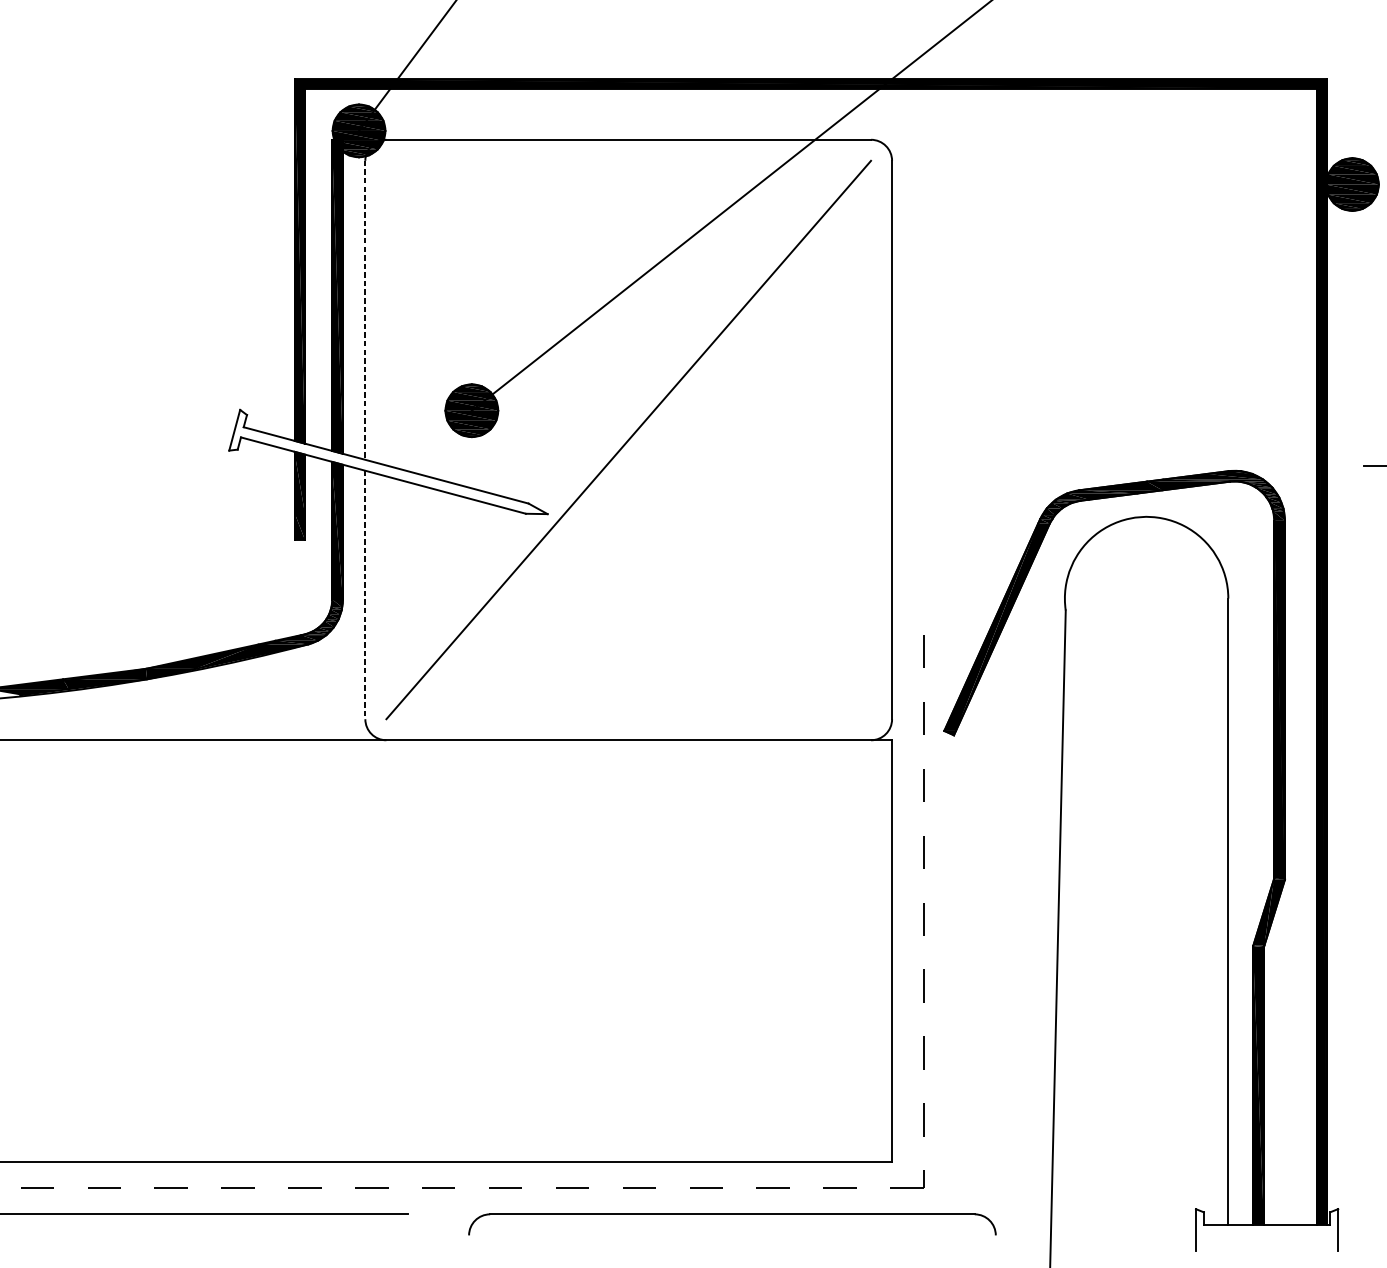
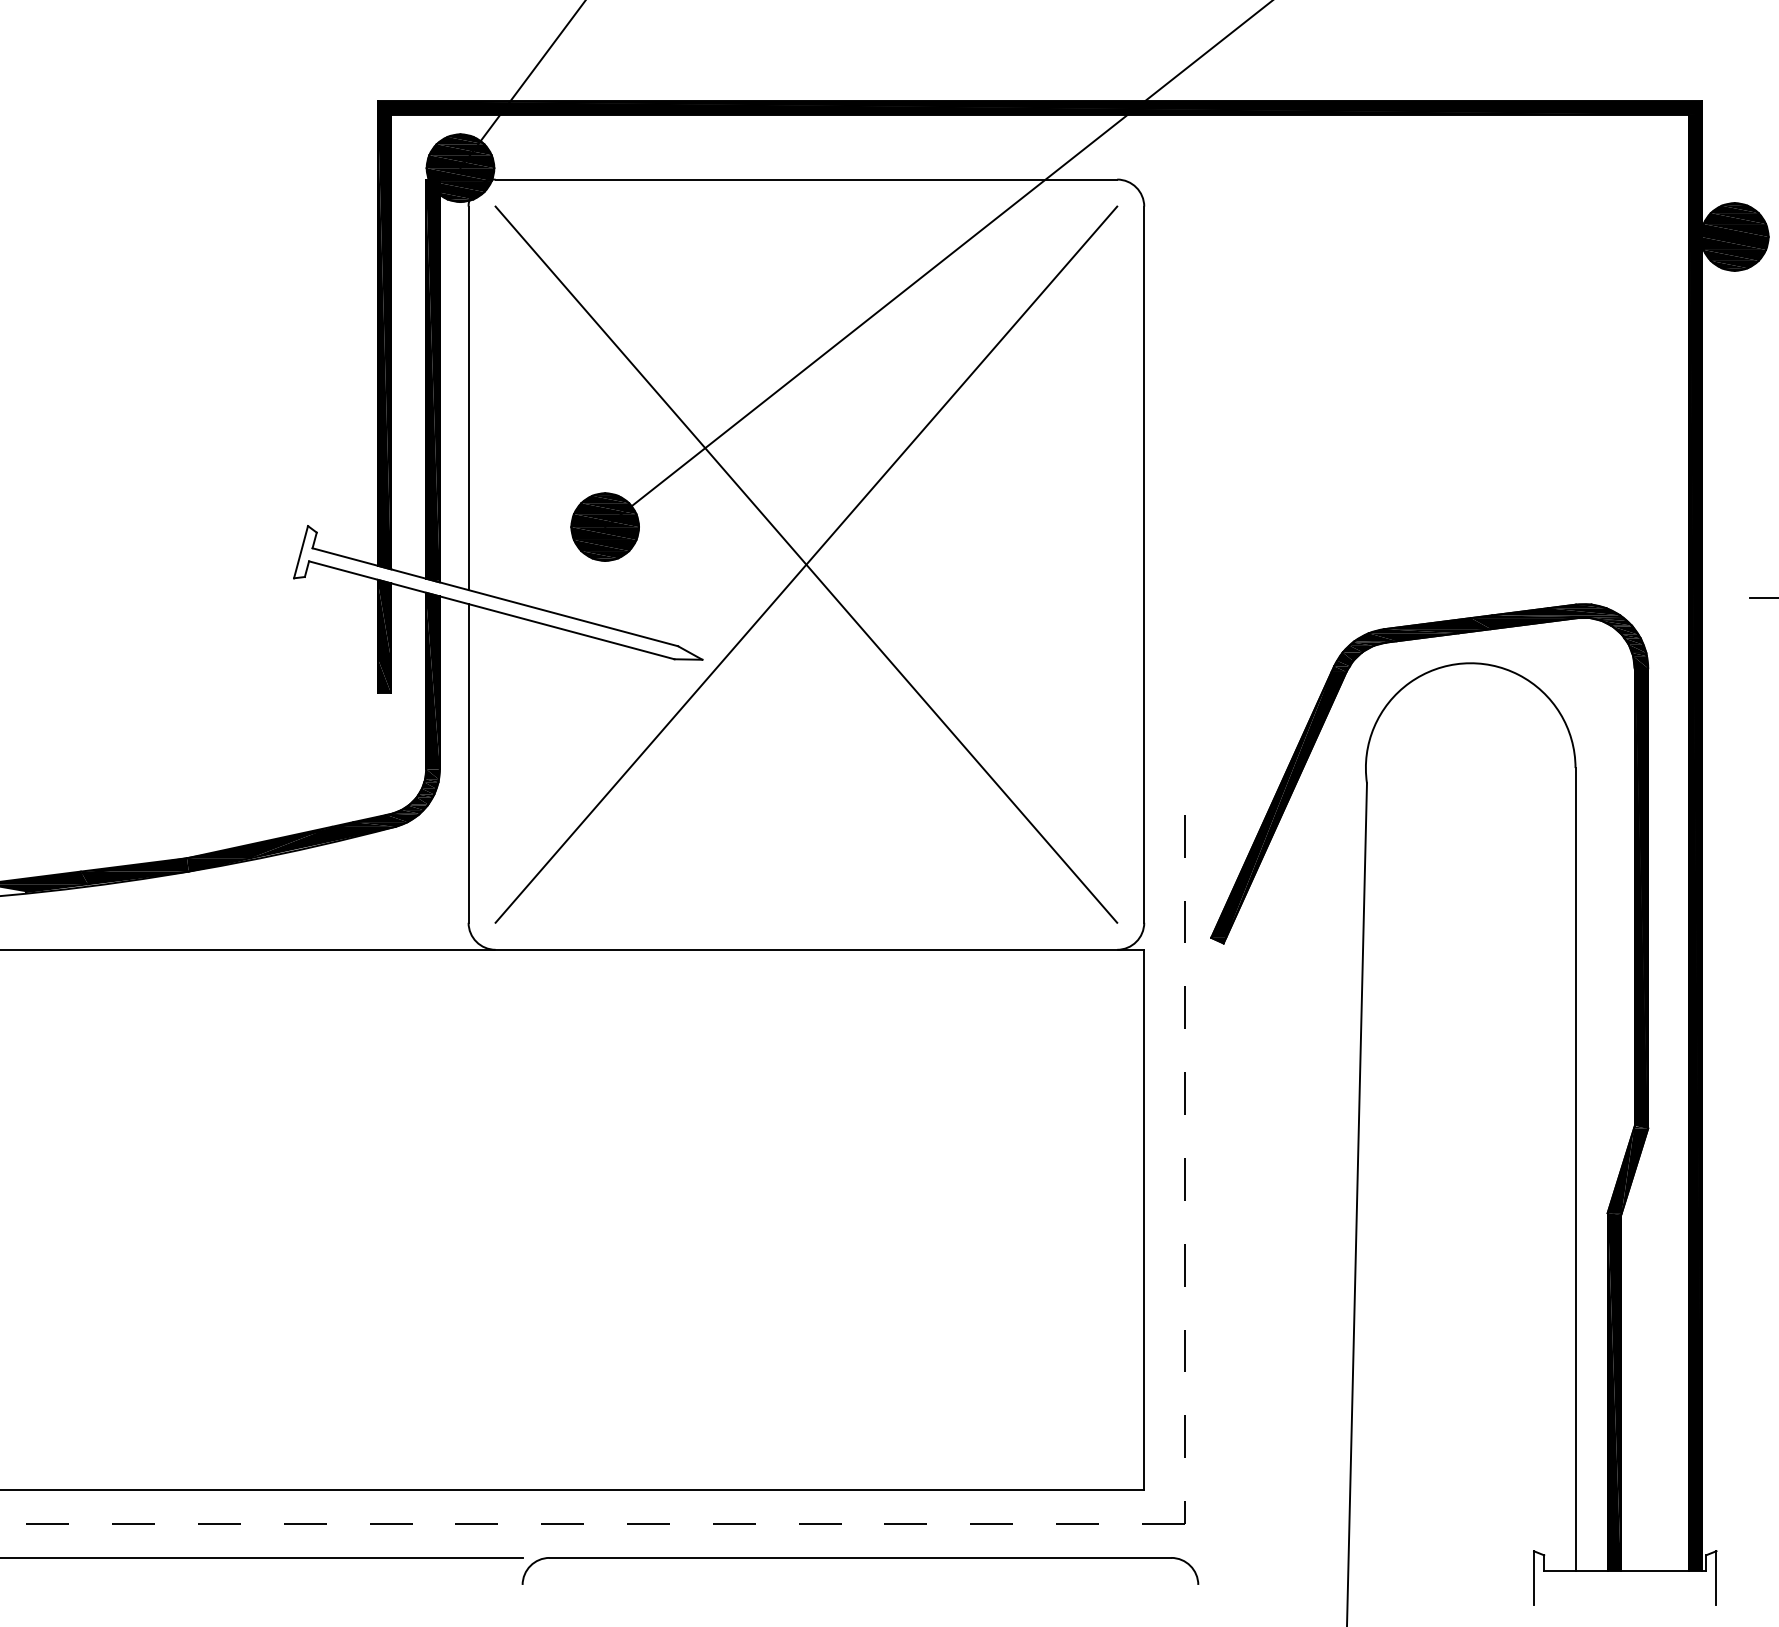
line: (365, 310) -> (468, 398), dashed -> solid
line: (628, 439) -> (806, 564), added
line: (365, 595) -> (468, 763), dashed -> solid
part: (732, 1214) -> (860, 1558), moved

